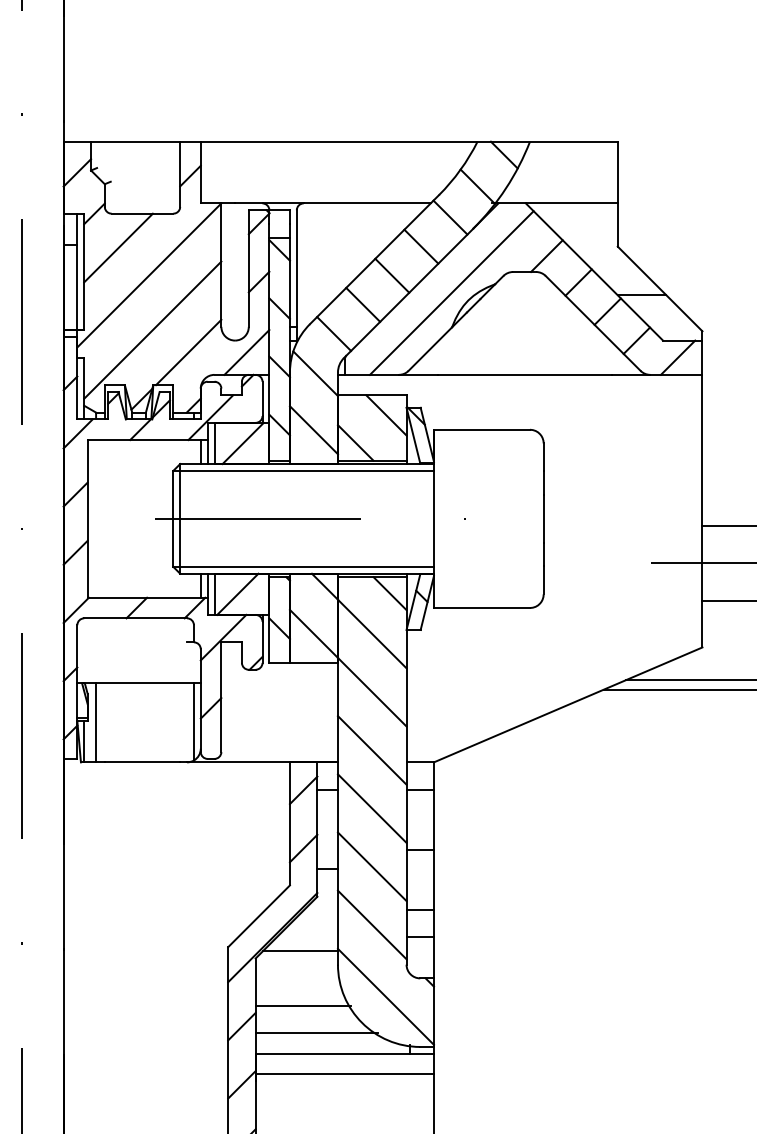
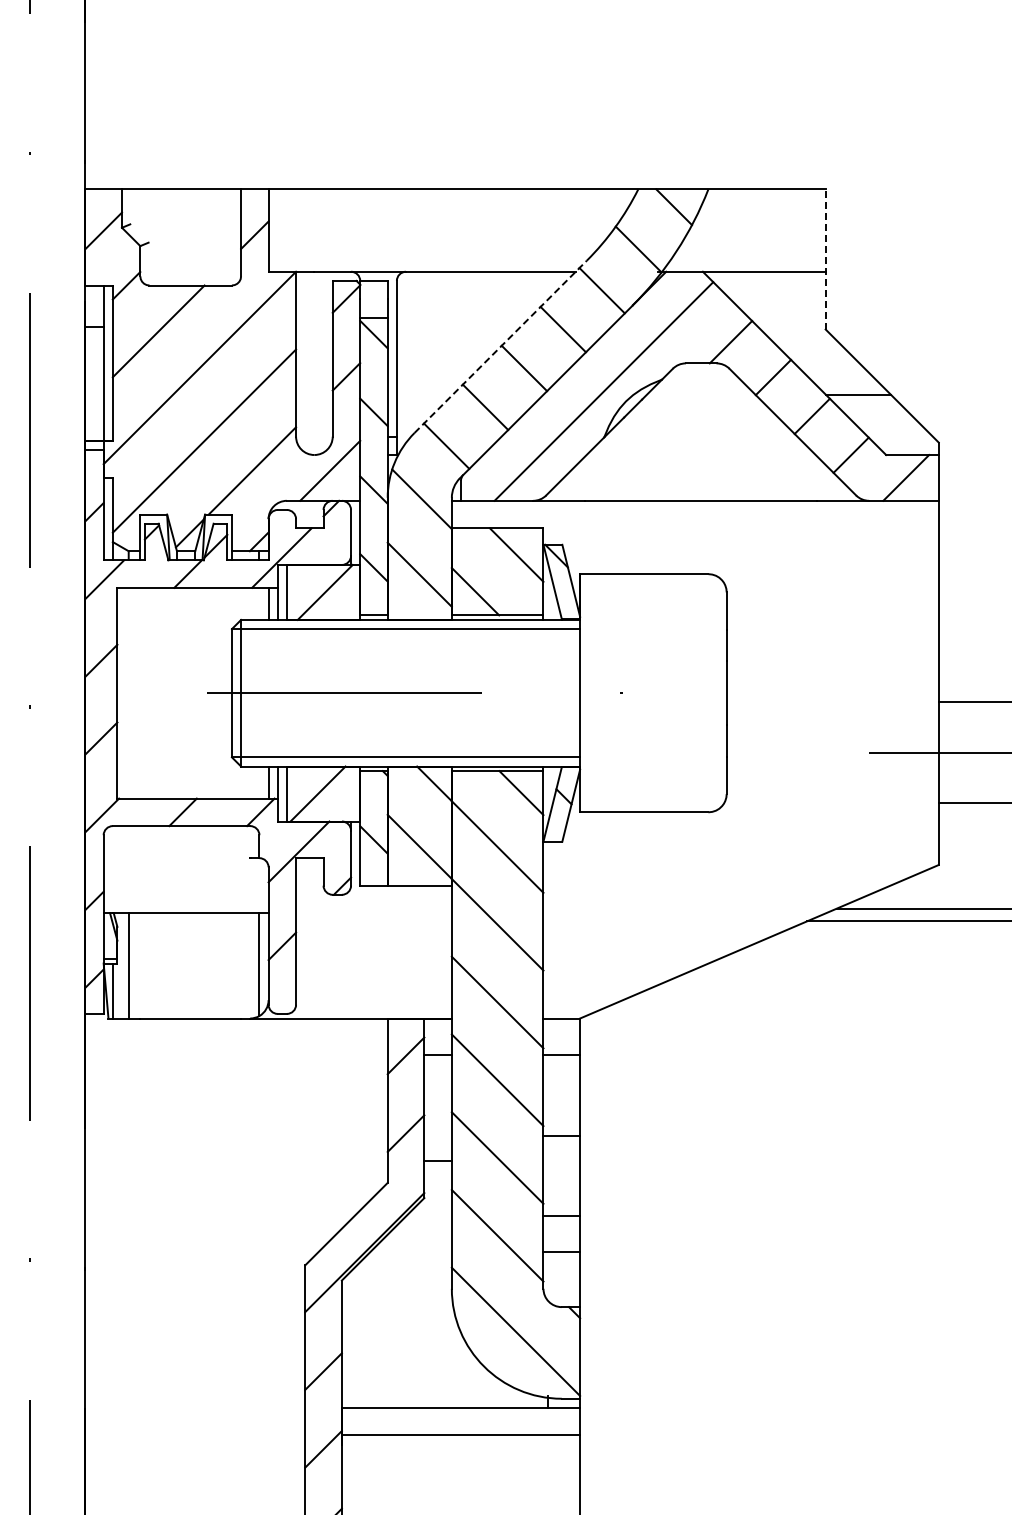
line: (617, 193) -> (825, 258), solid -> dashed
line: (374, 259) -> (500, 346), solid -> dashed
line: (300, 950) -> (401, 1270), removed
line: (302, 1005) -> (404, 1343), removed
line: (316, 1033) -> (423, 1380), removed

